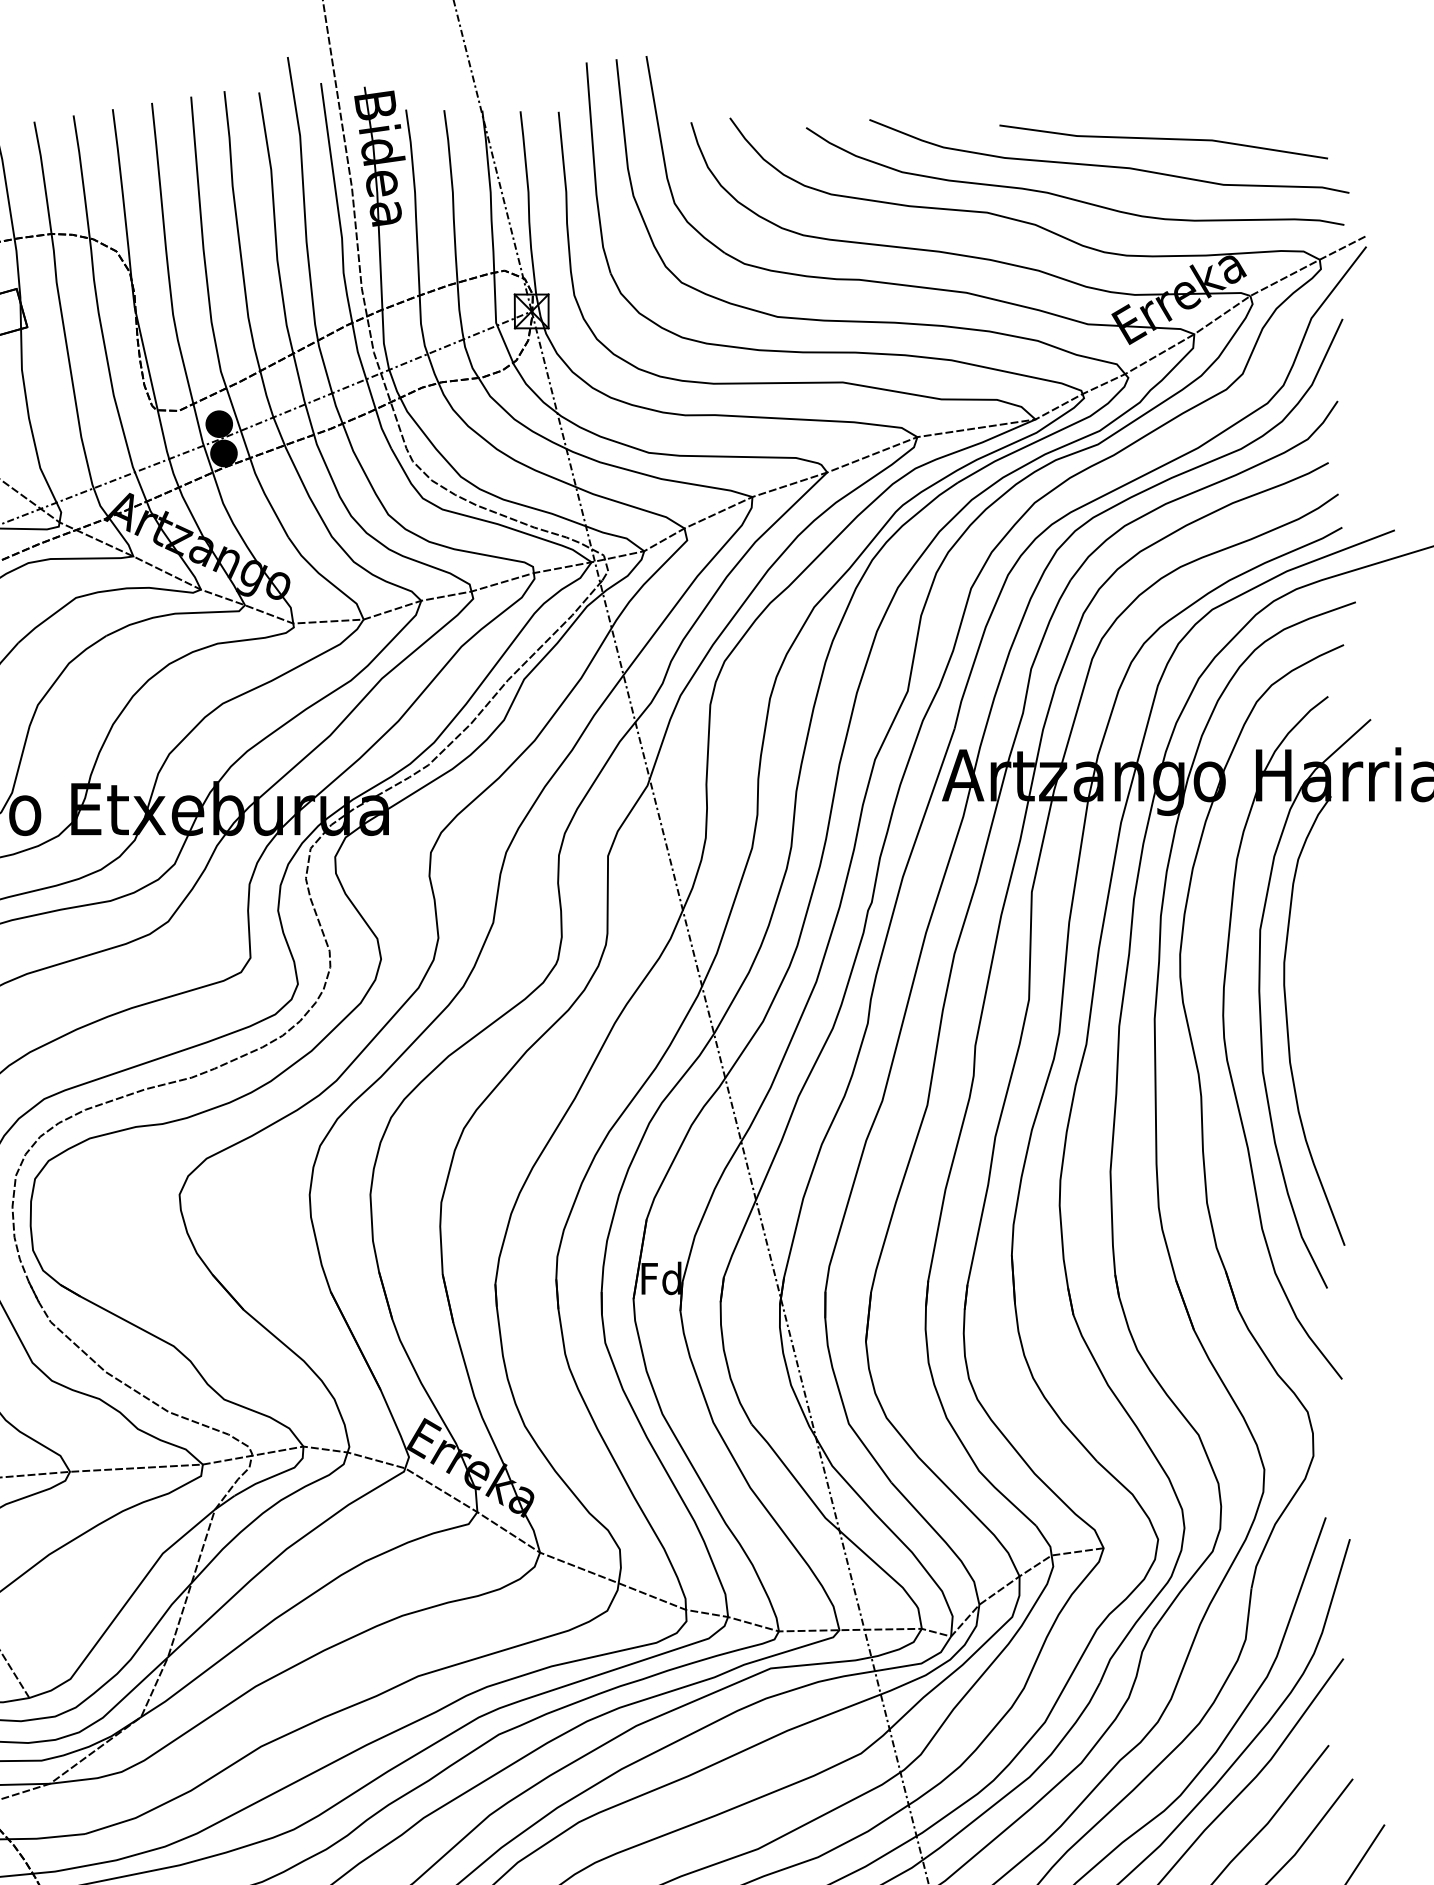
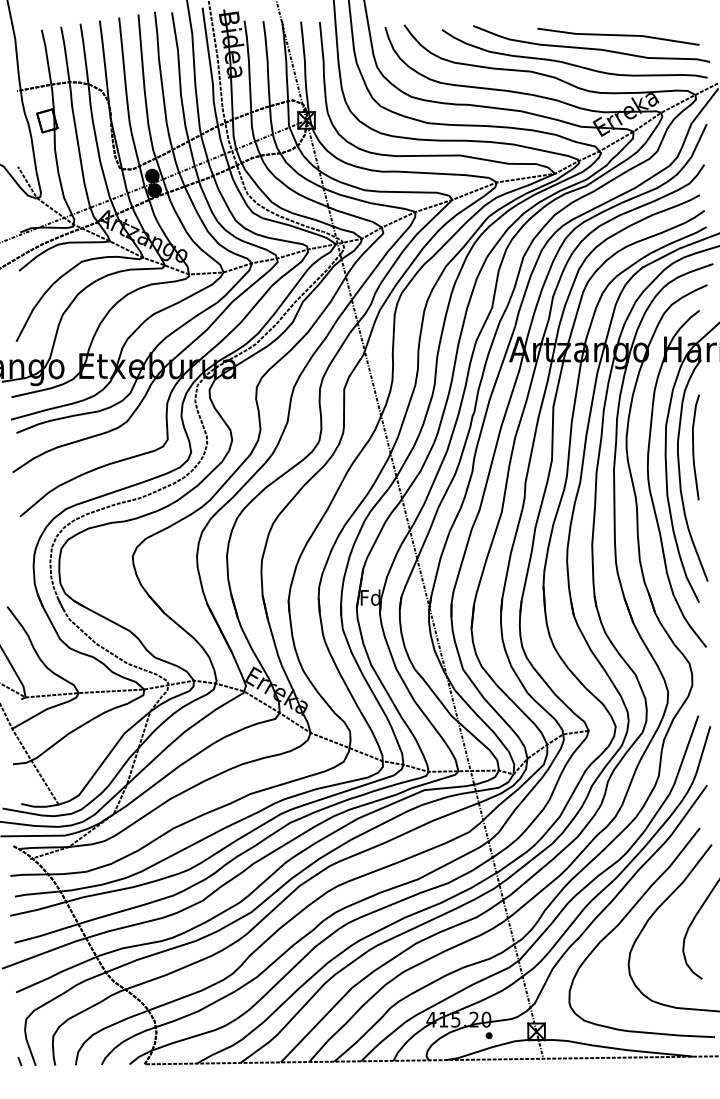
curve: (1317, 974) -> (694, 447), added

